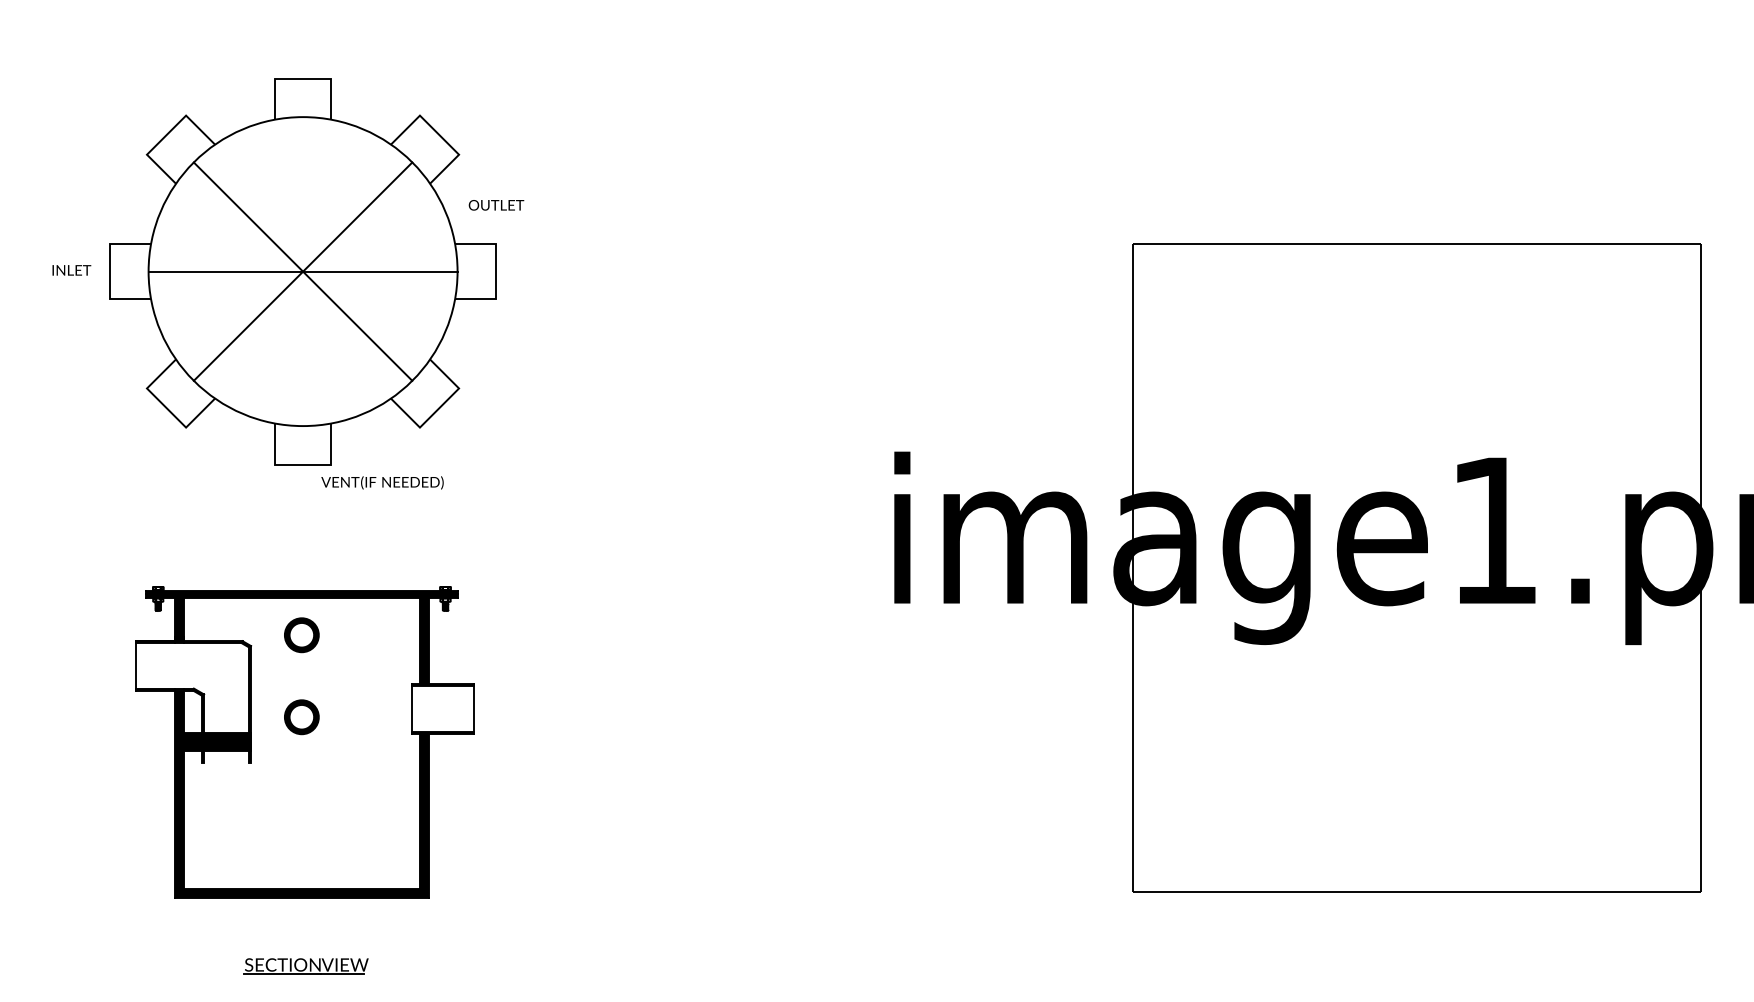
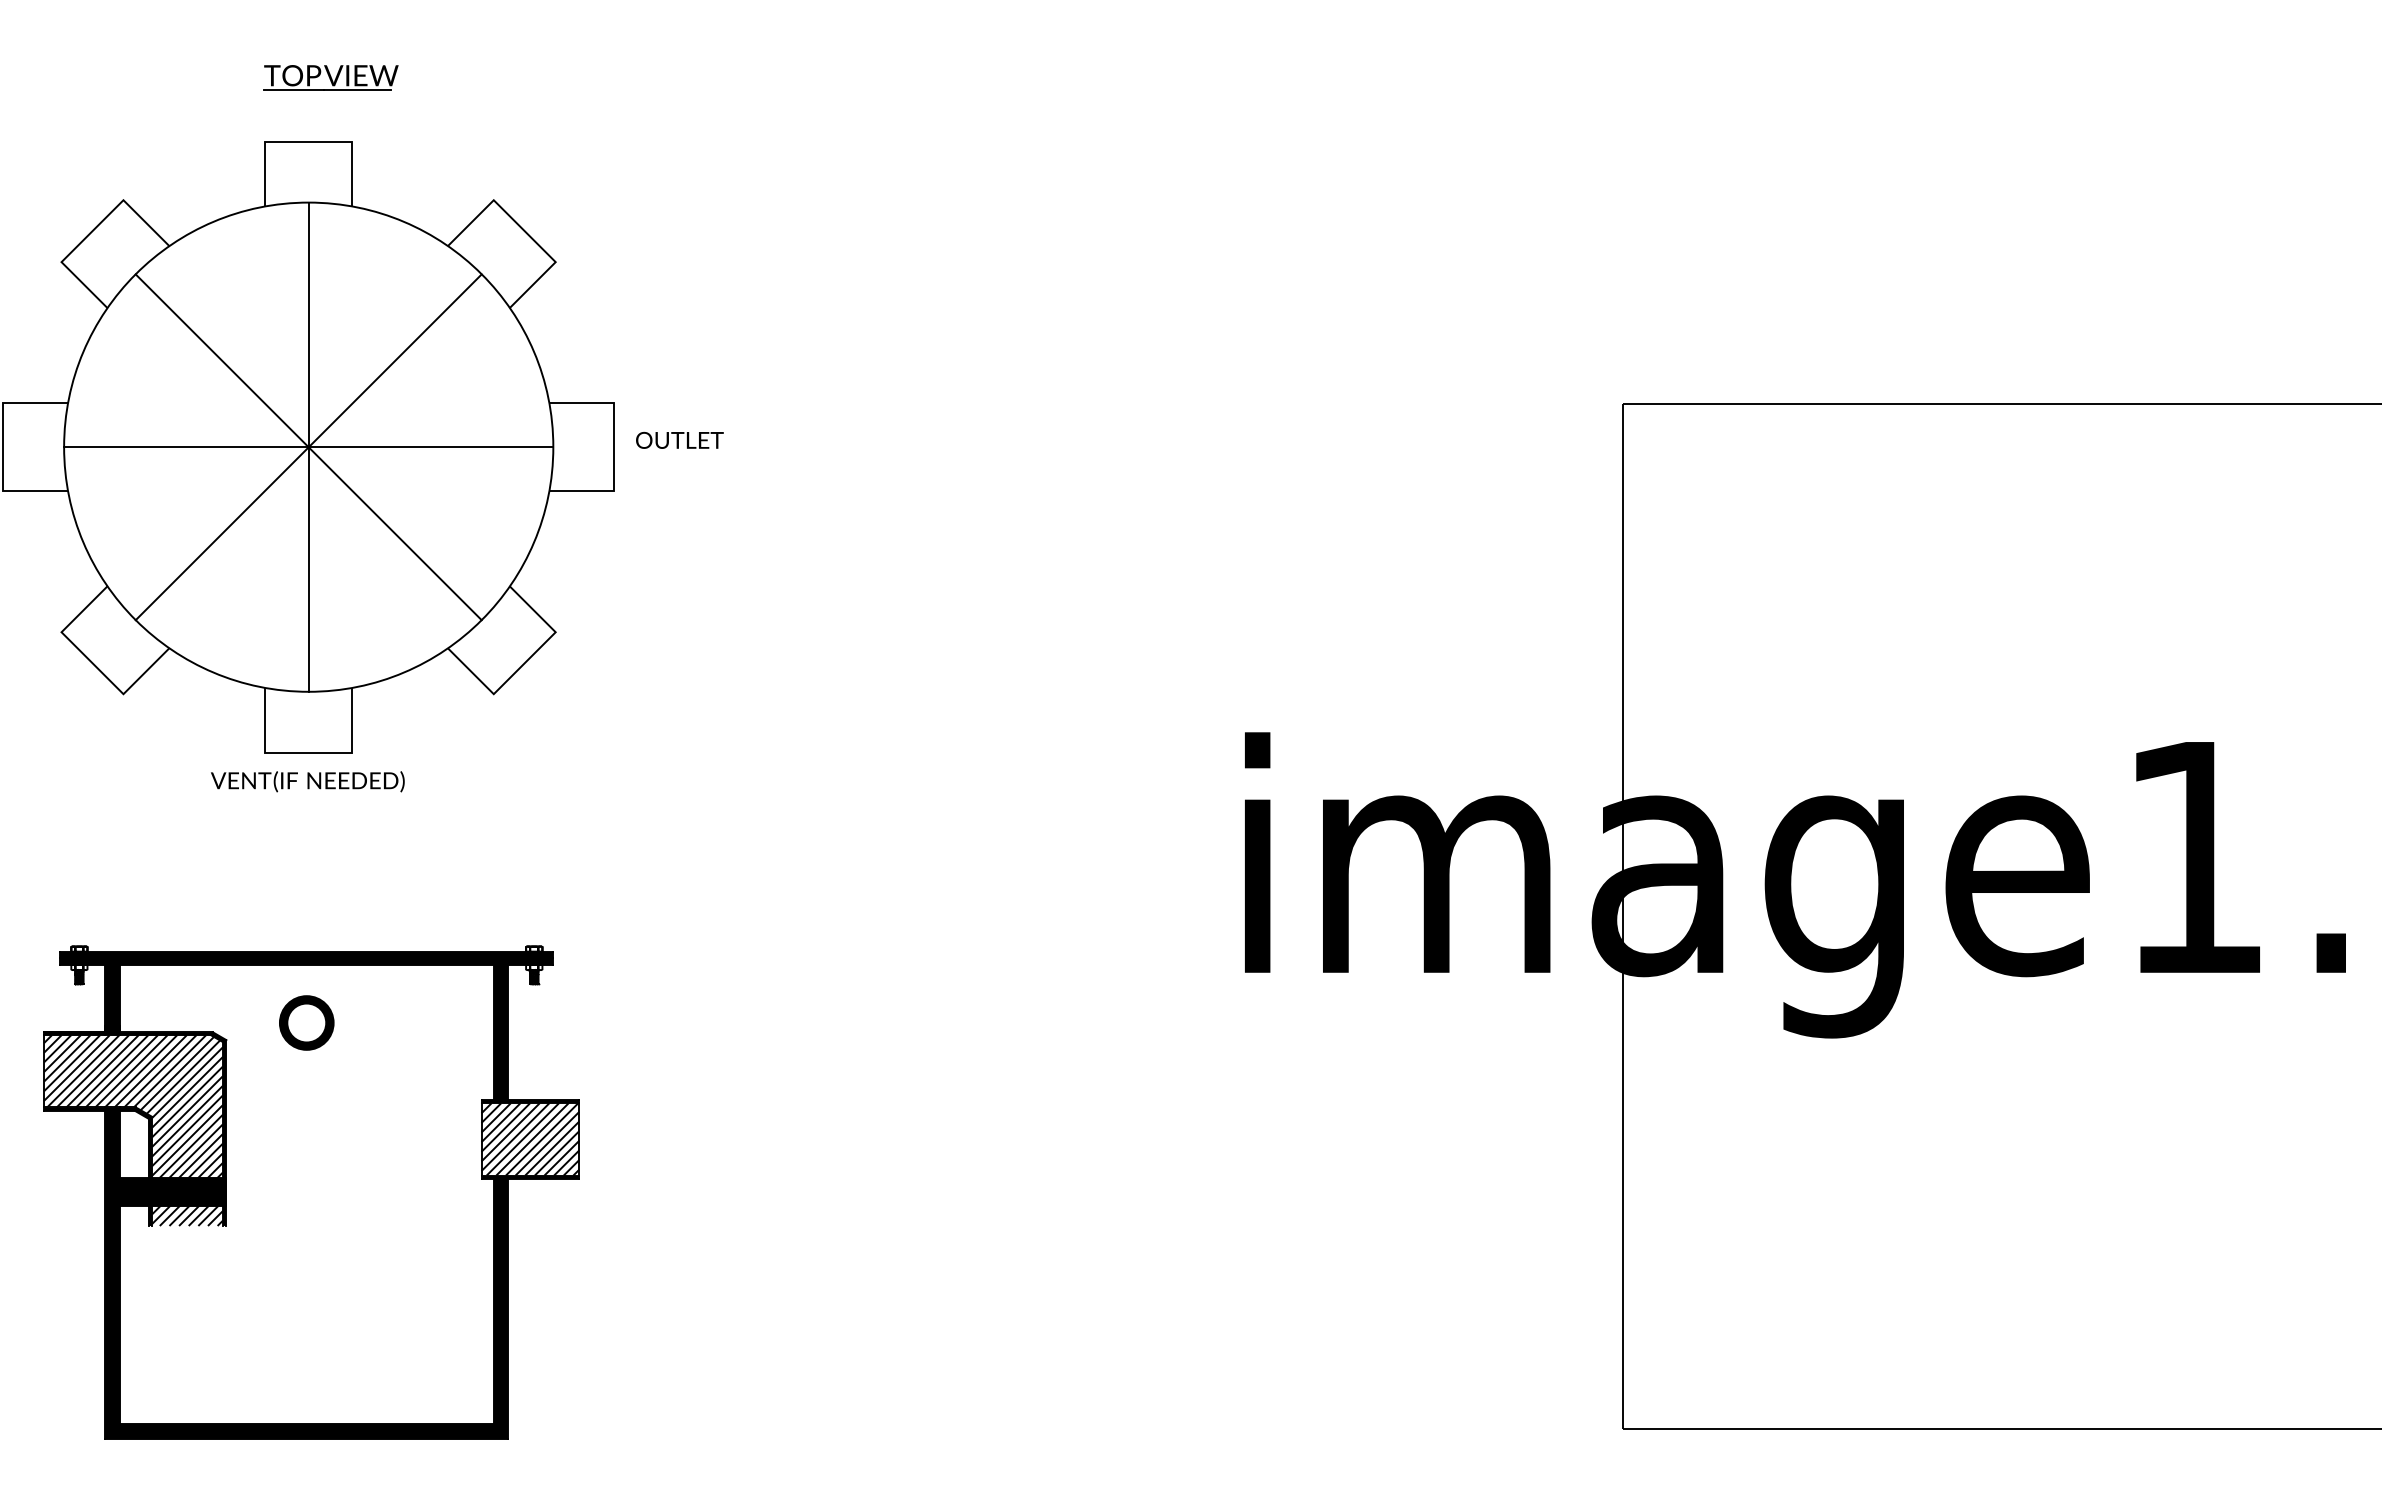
part: (316, 38) -> (329, 78), added
text: (496, 205) -> (679, 440), moved
line: (303, 271) -> (309, 447), added
text: (382, 482) -> (307, 781), moved
hatch: (191, 703) -> (132, 1131), added
hatch: (442, 708) -> (529, 1138), added
part: (301, 717) -> (306, 1153), removed

